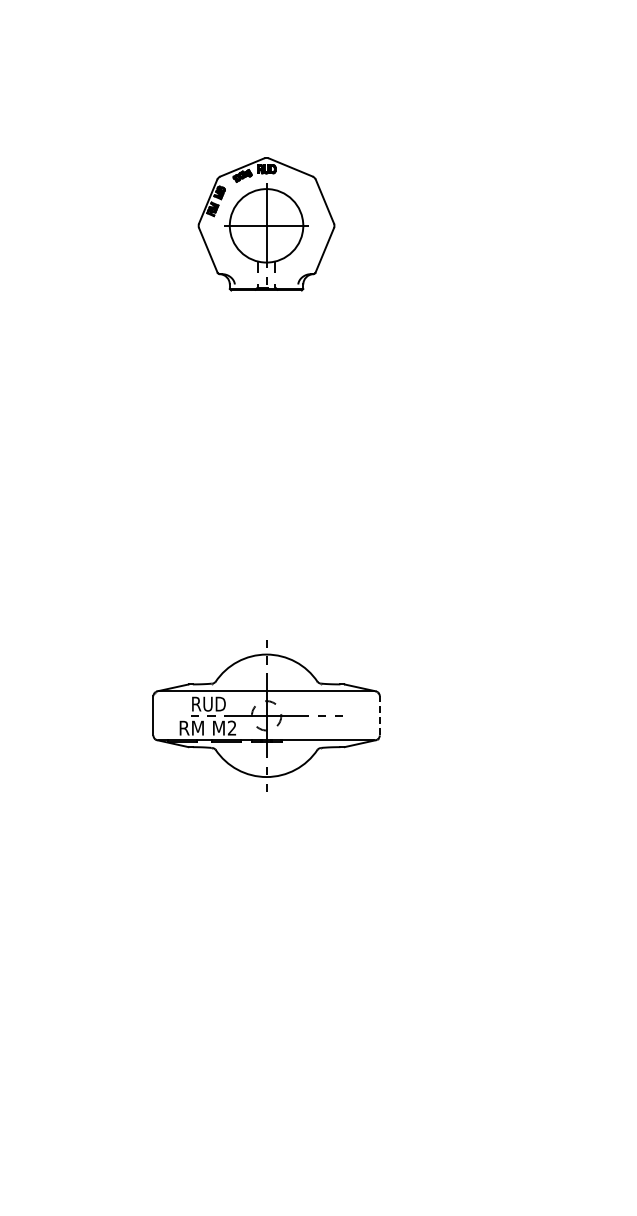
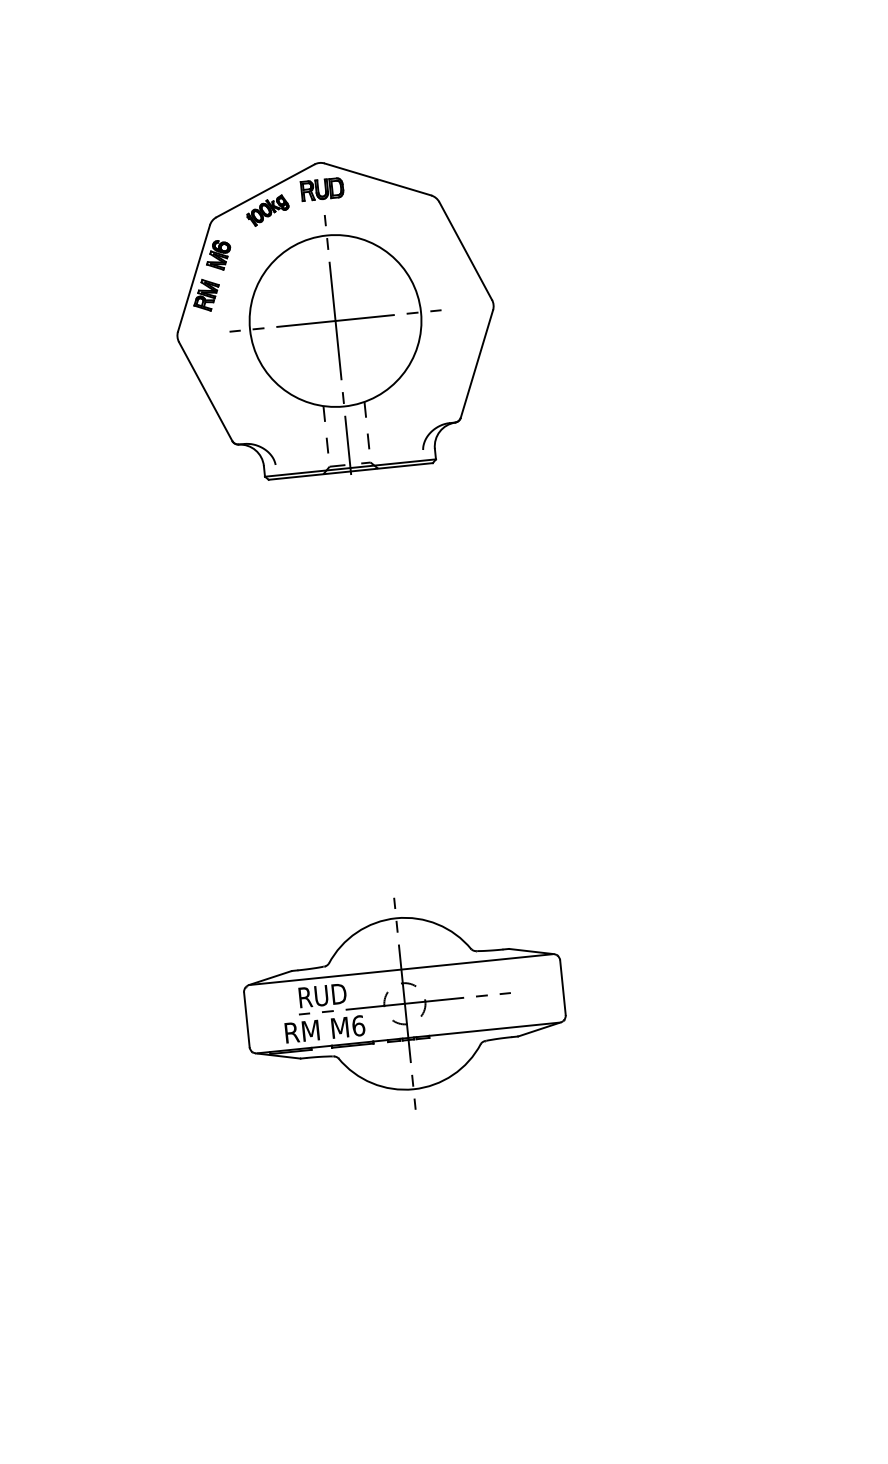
part: (266, 224) -> (335, 317), size x1.67
line: (379, 715) -> (562, 987), dashed -> solid
text: (231, 727) -> (357, 1025), M2 -> M6

